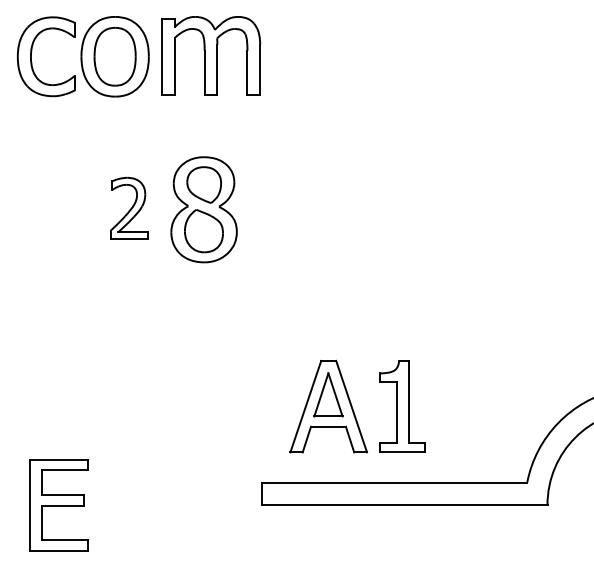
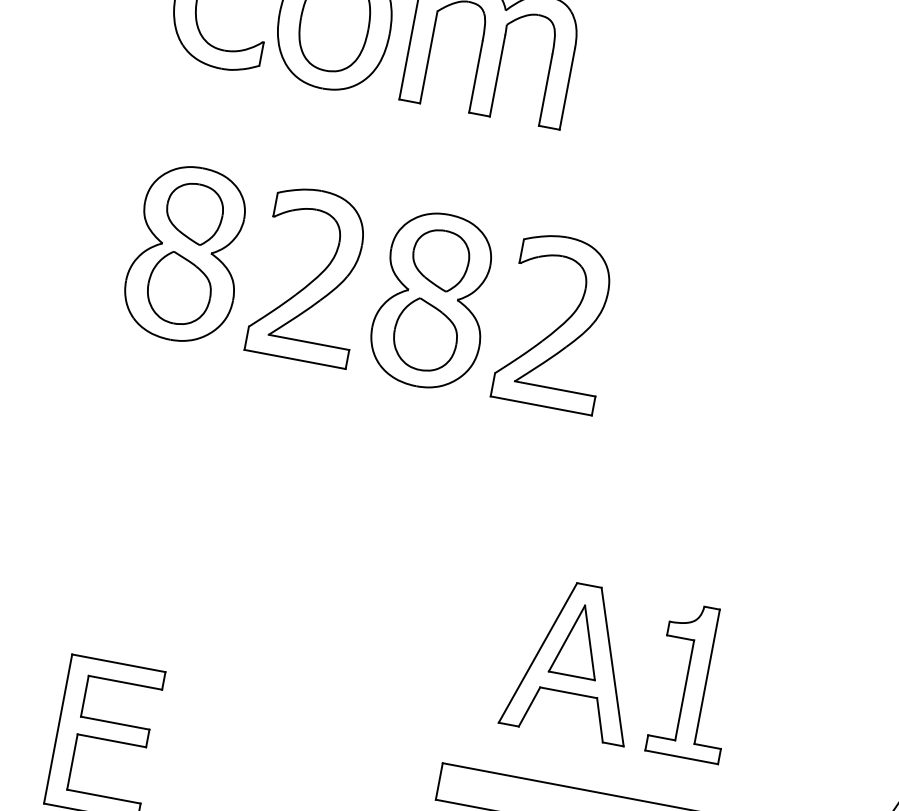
part: (128, 208) -> (309, 275), size x1.67
part: (279, 208) -> (556, 321), added
part: (52, 209) -> (185, 253), added

